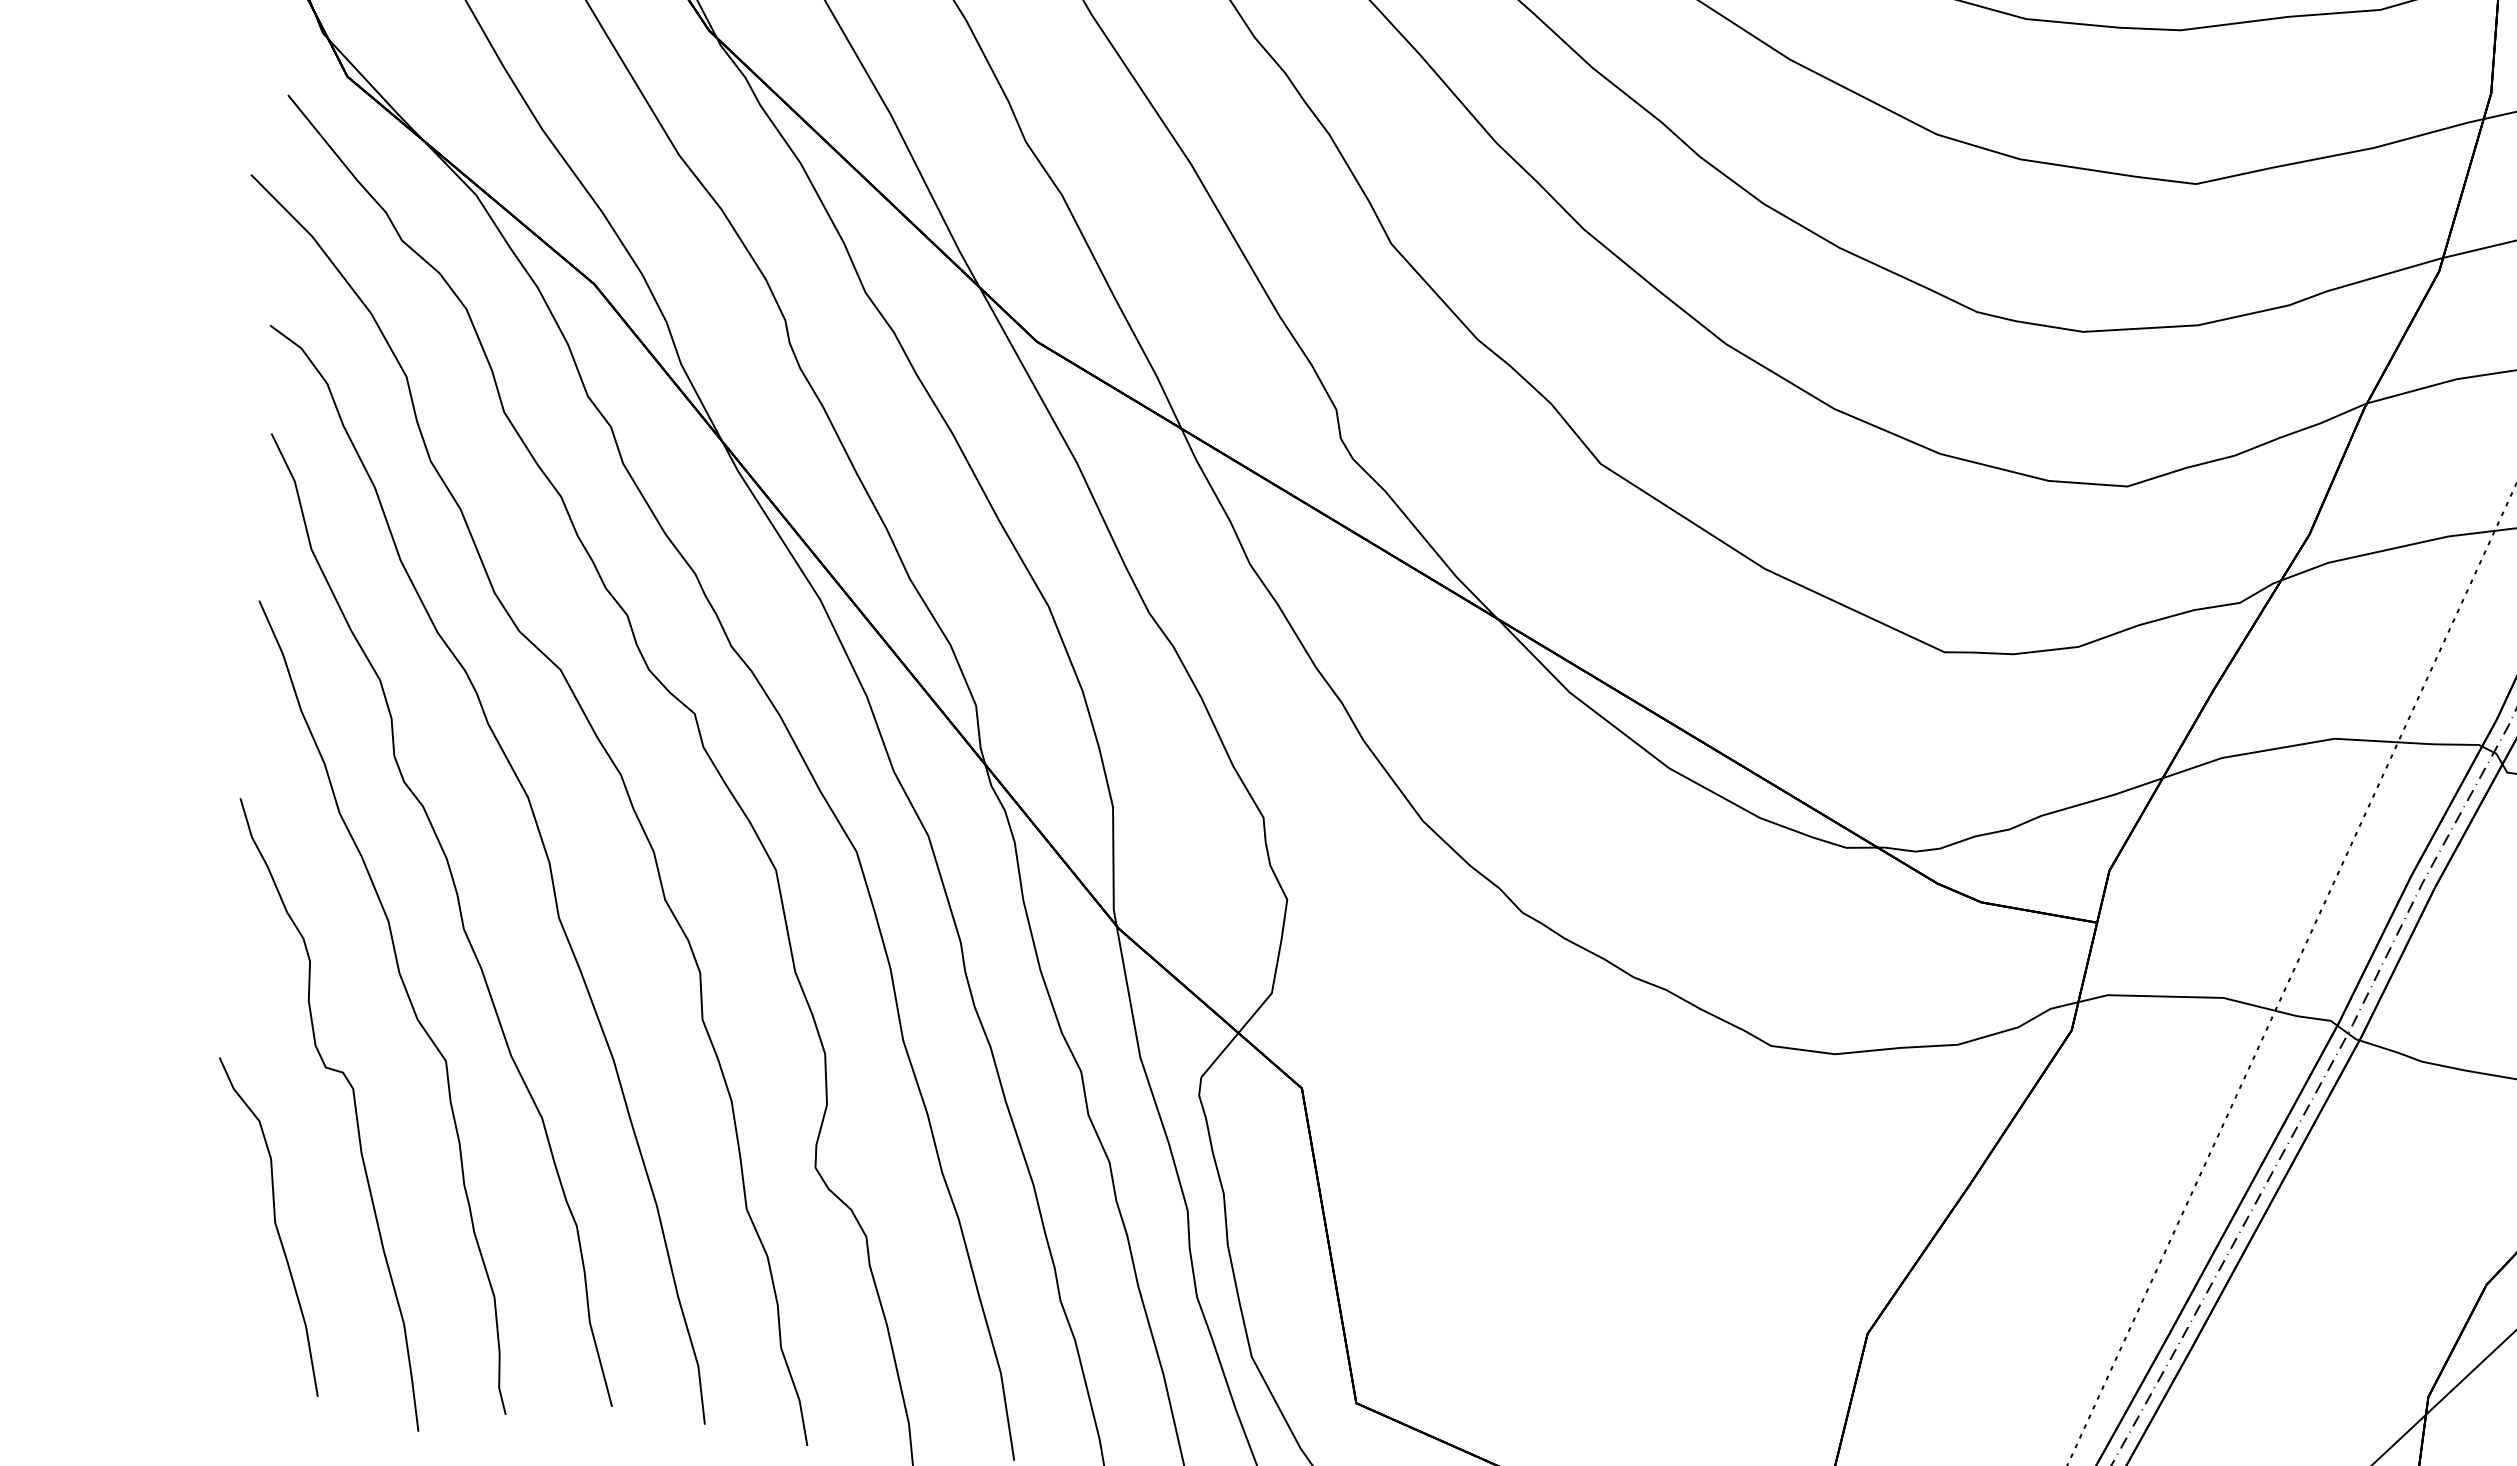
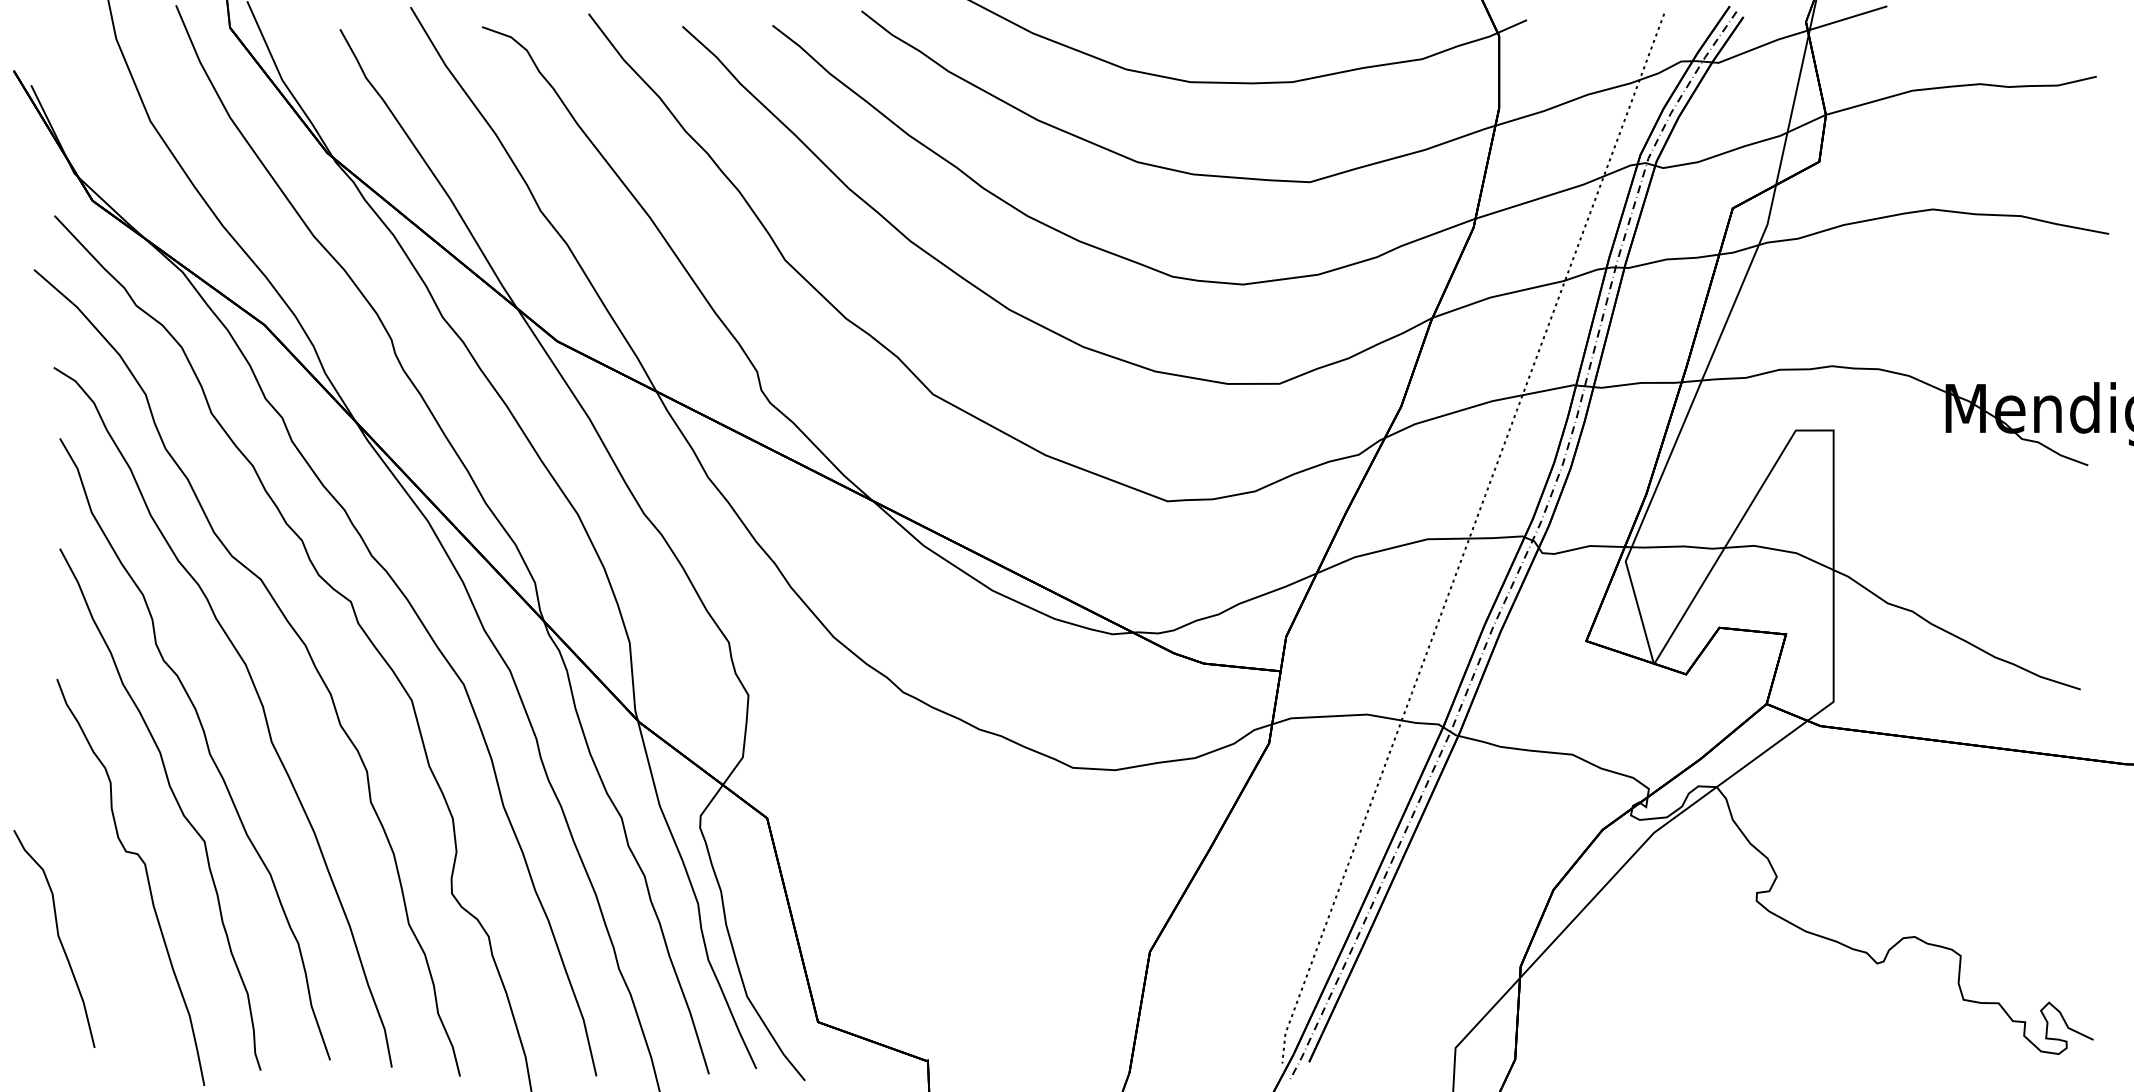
curve: (273, 1223) -> (57, 936), moved

